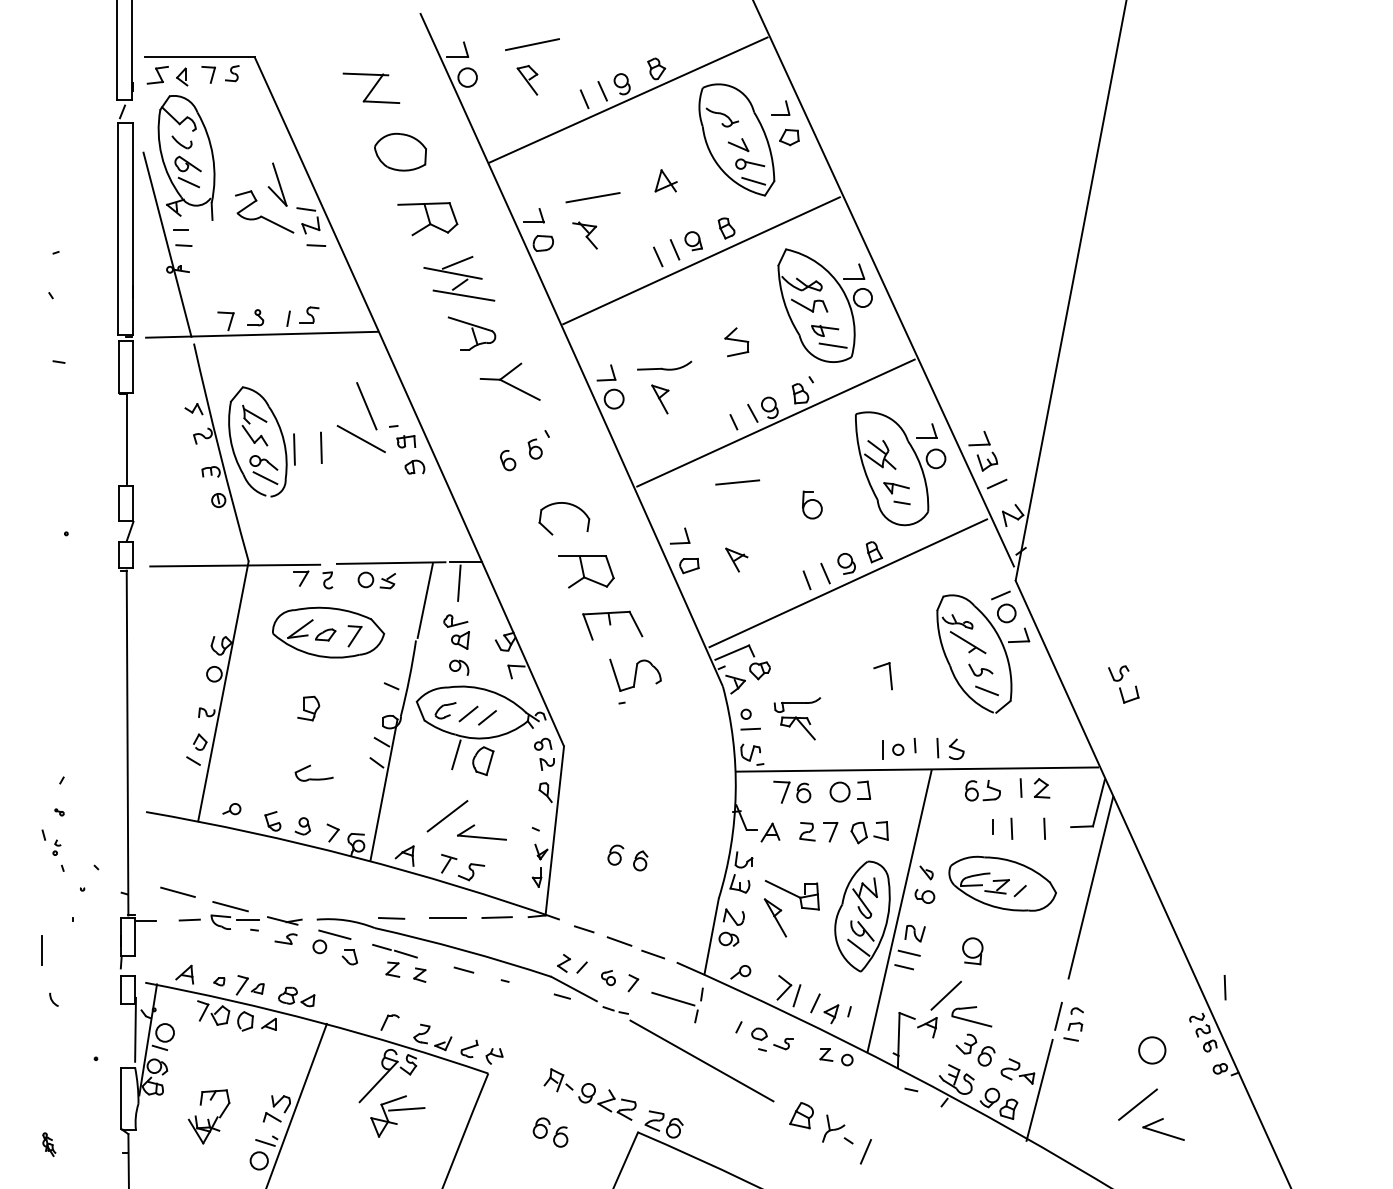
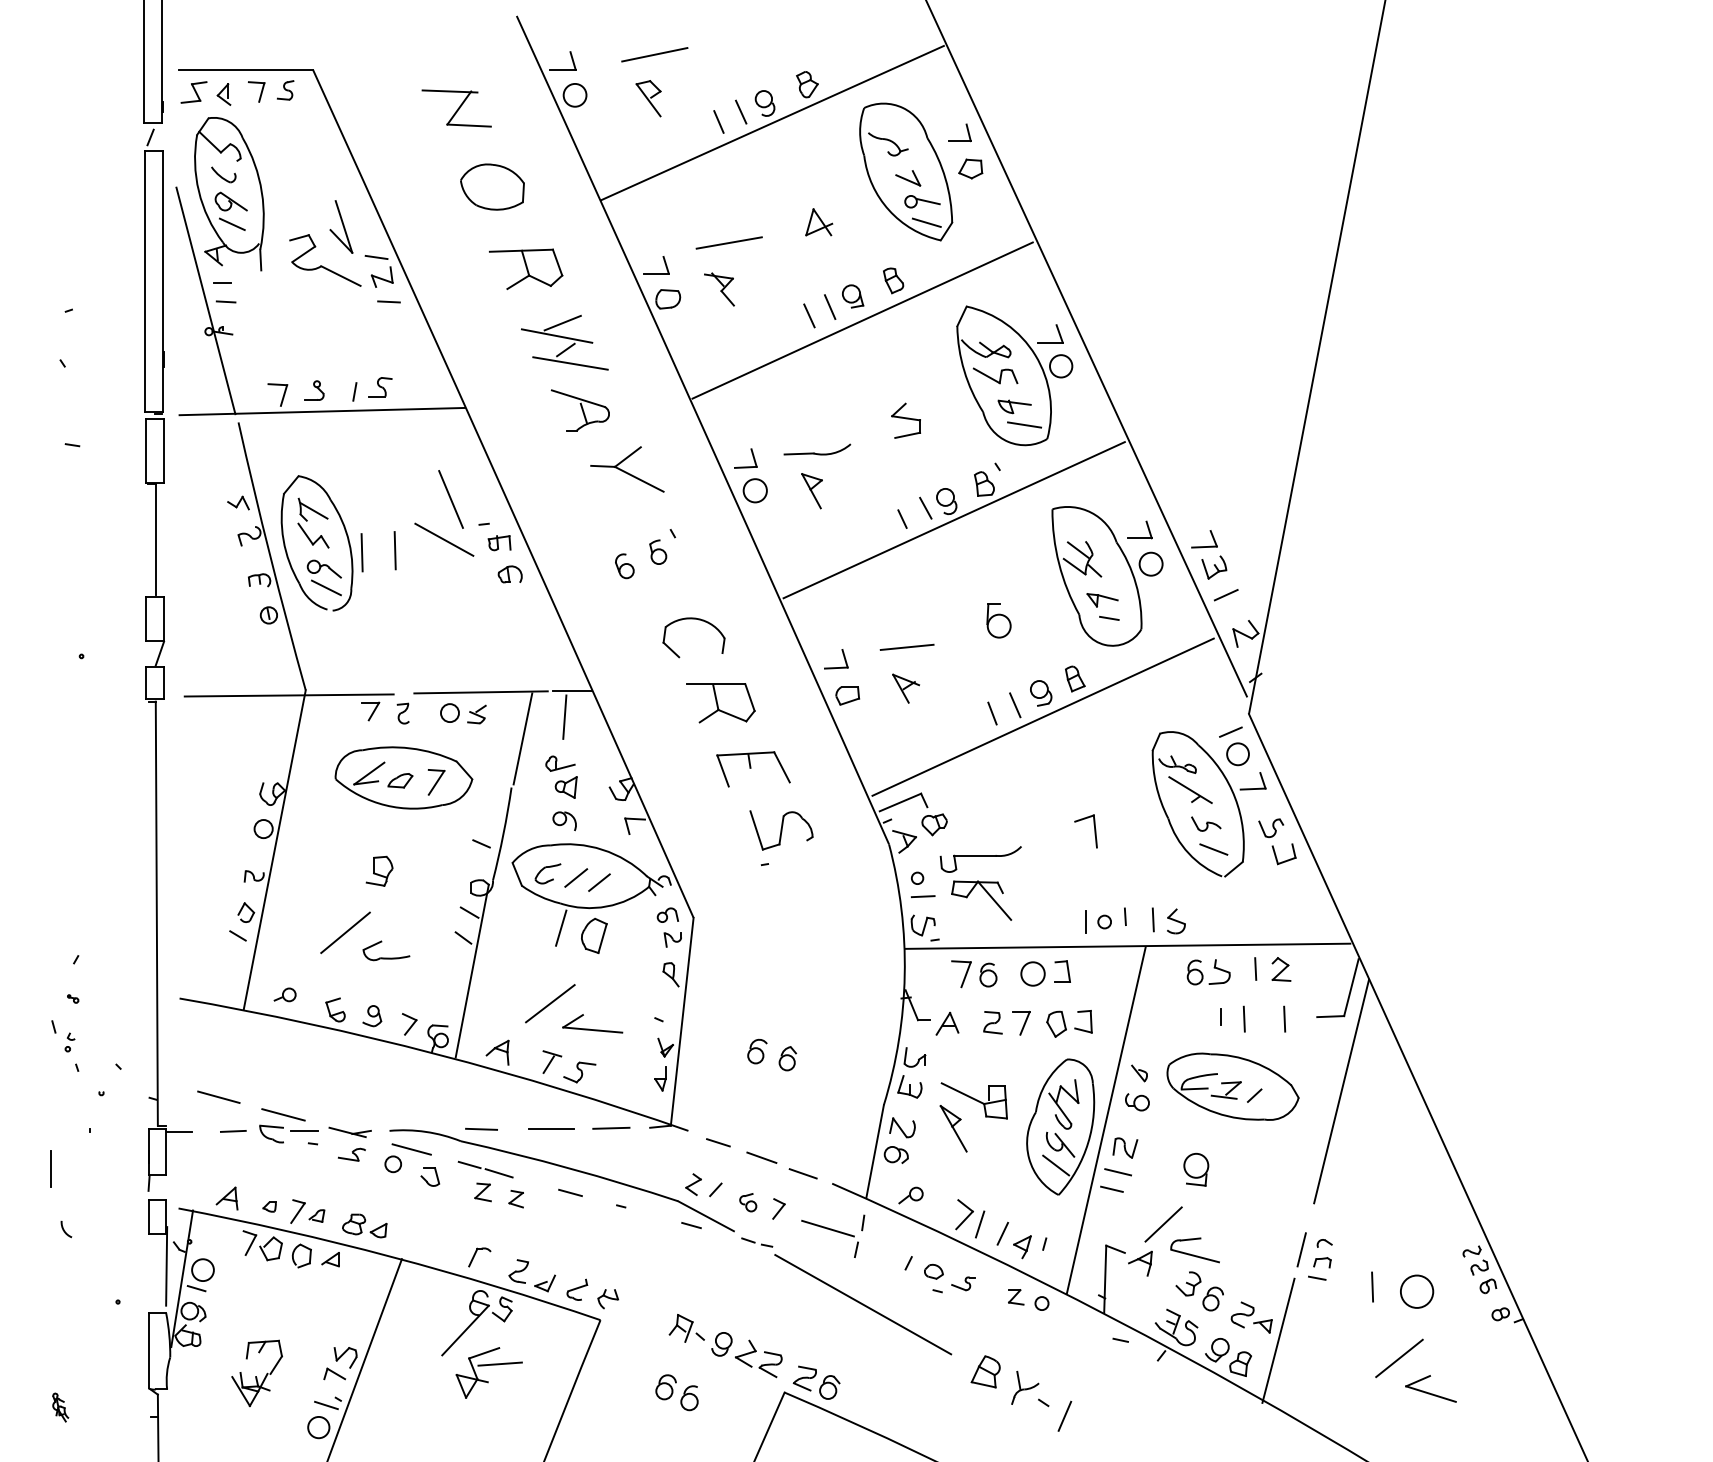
line: (737, 482) -> (906, 647), moved
part: (1123, 684) -> (1277, 841), moved
part: (797, 718) -> (980, 883), size x1.43
line: (280, 758) -> (344, 932), added
line: (1224, 987) -> (1371, 1286), moved

